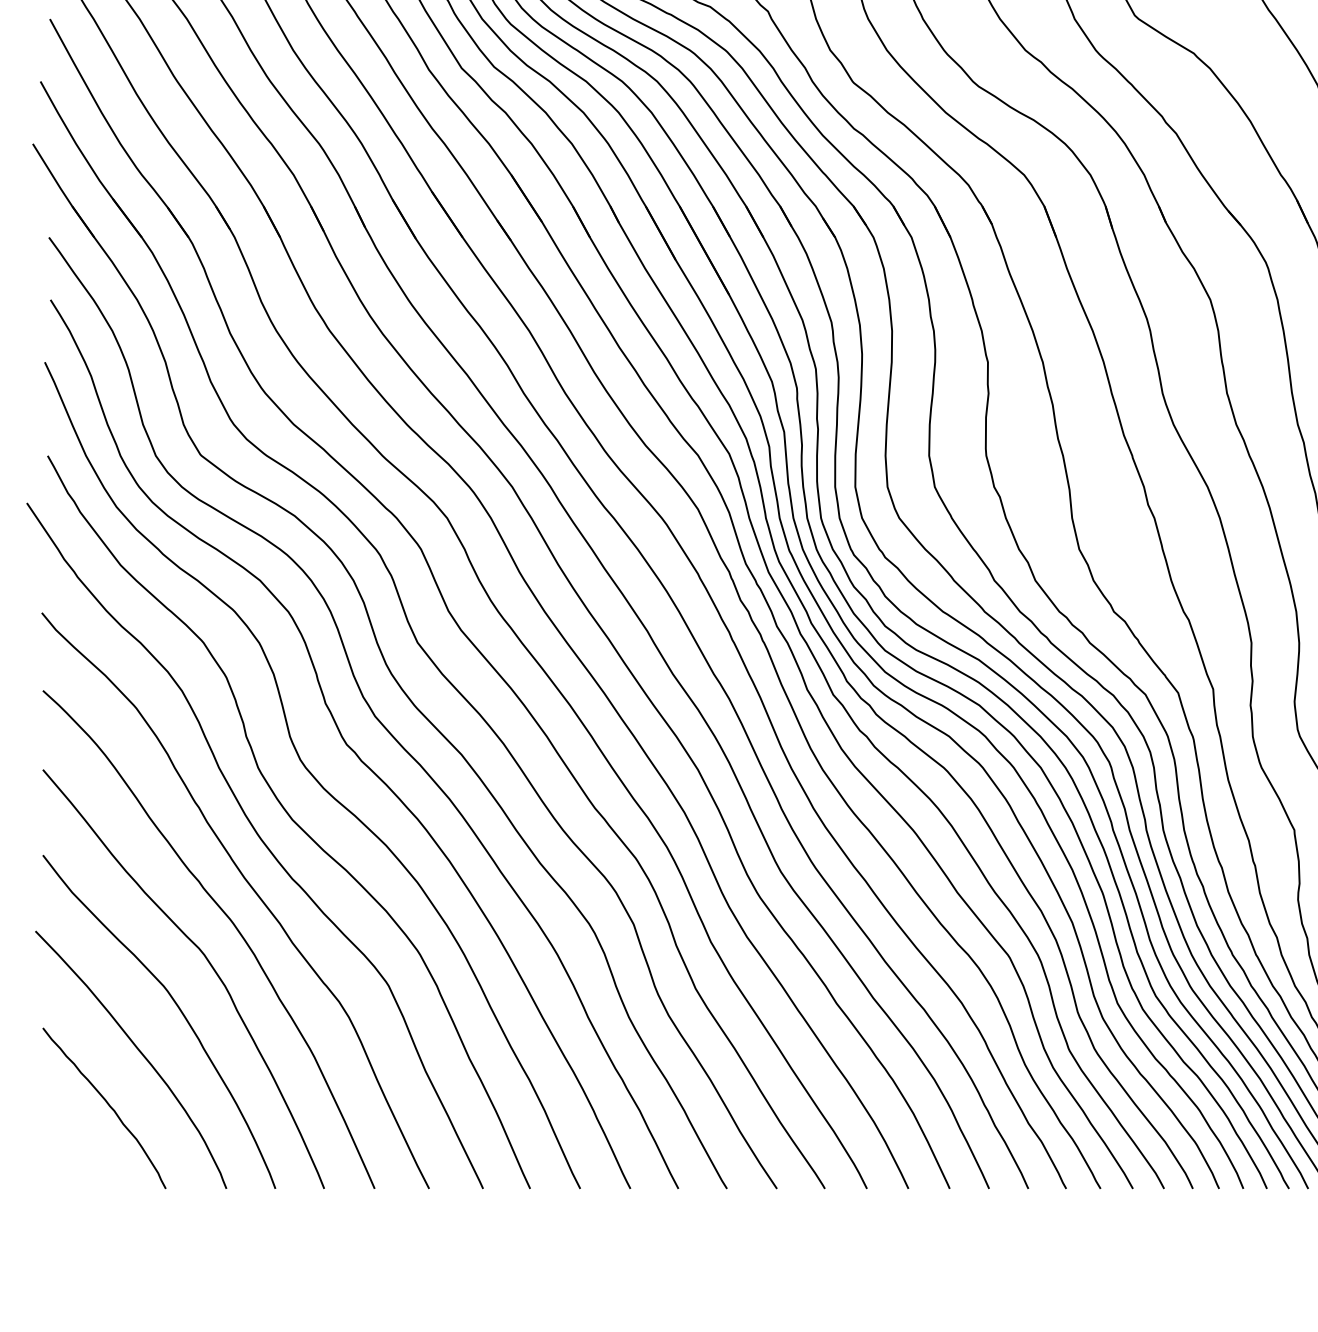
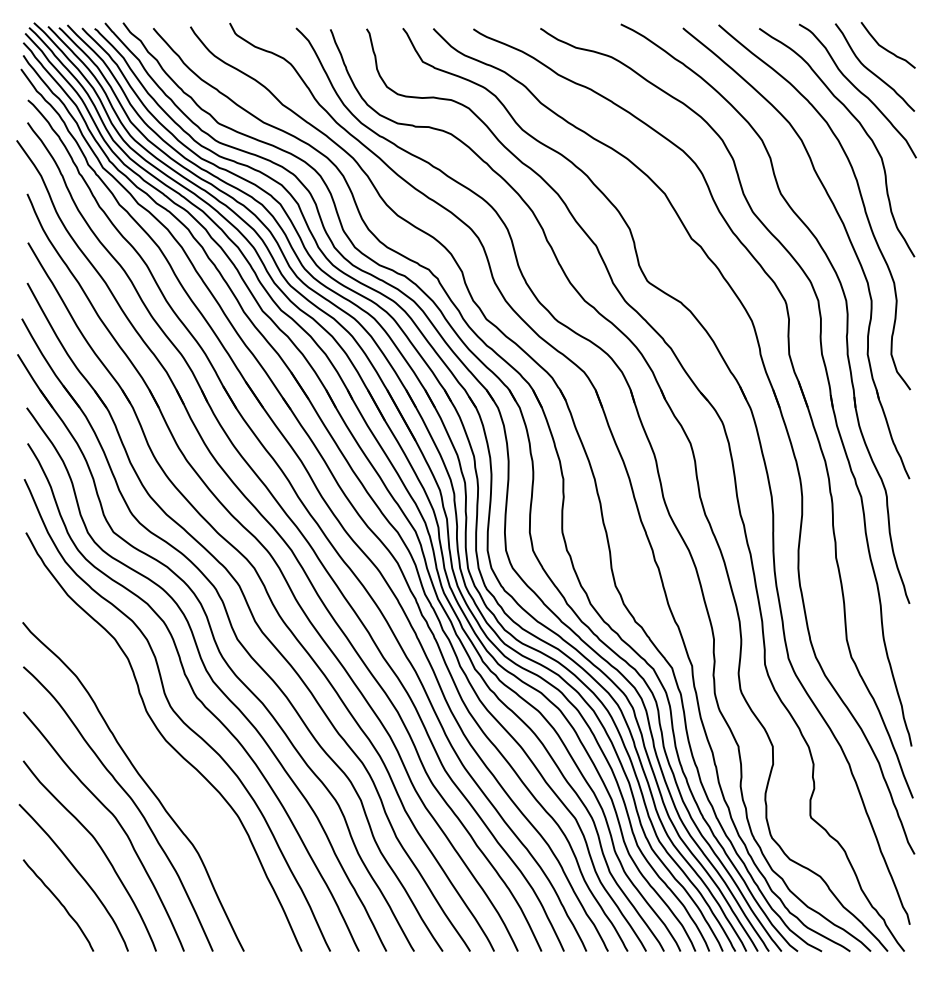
curve: (261, 844) -> (148, 754), removed

